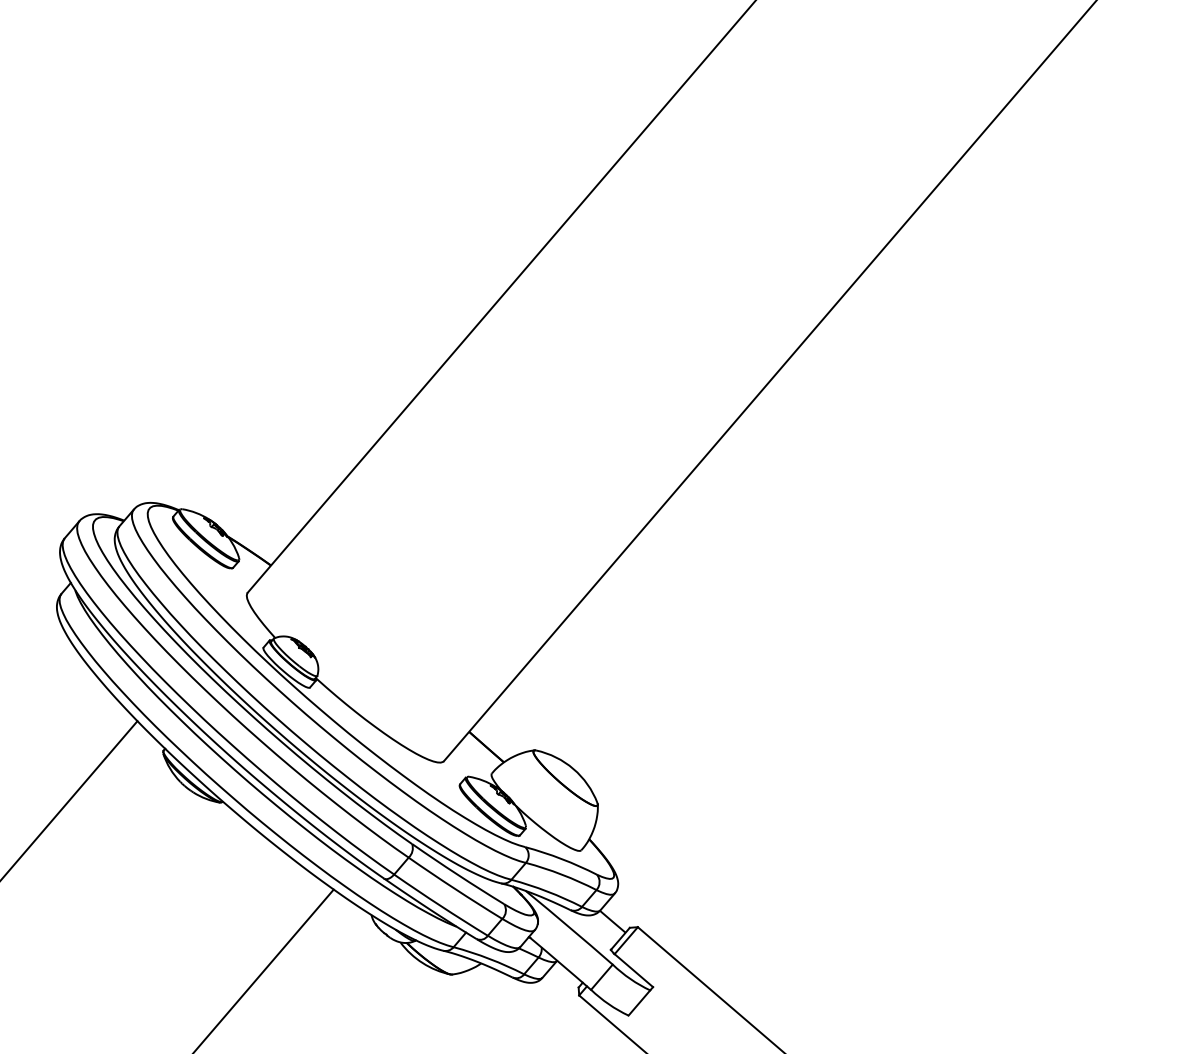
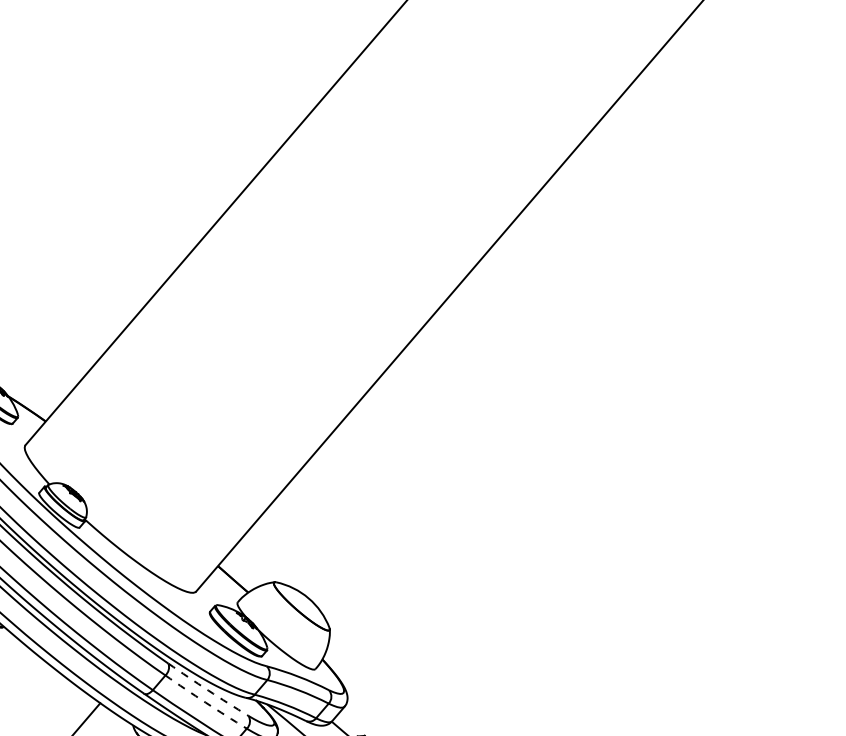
arc: (457, 874) -> (207, 690), solid -> dashed
arc: (455, 888) -> (206, 702), solid -> dashed

